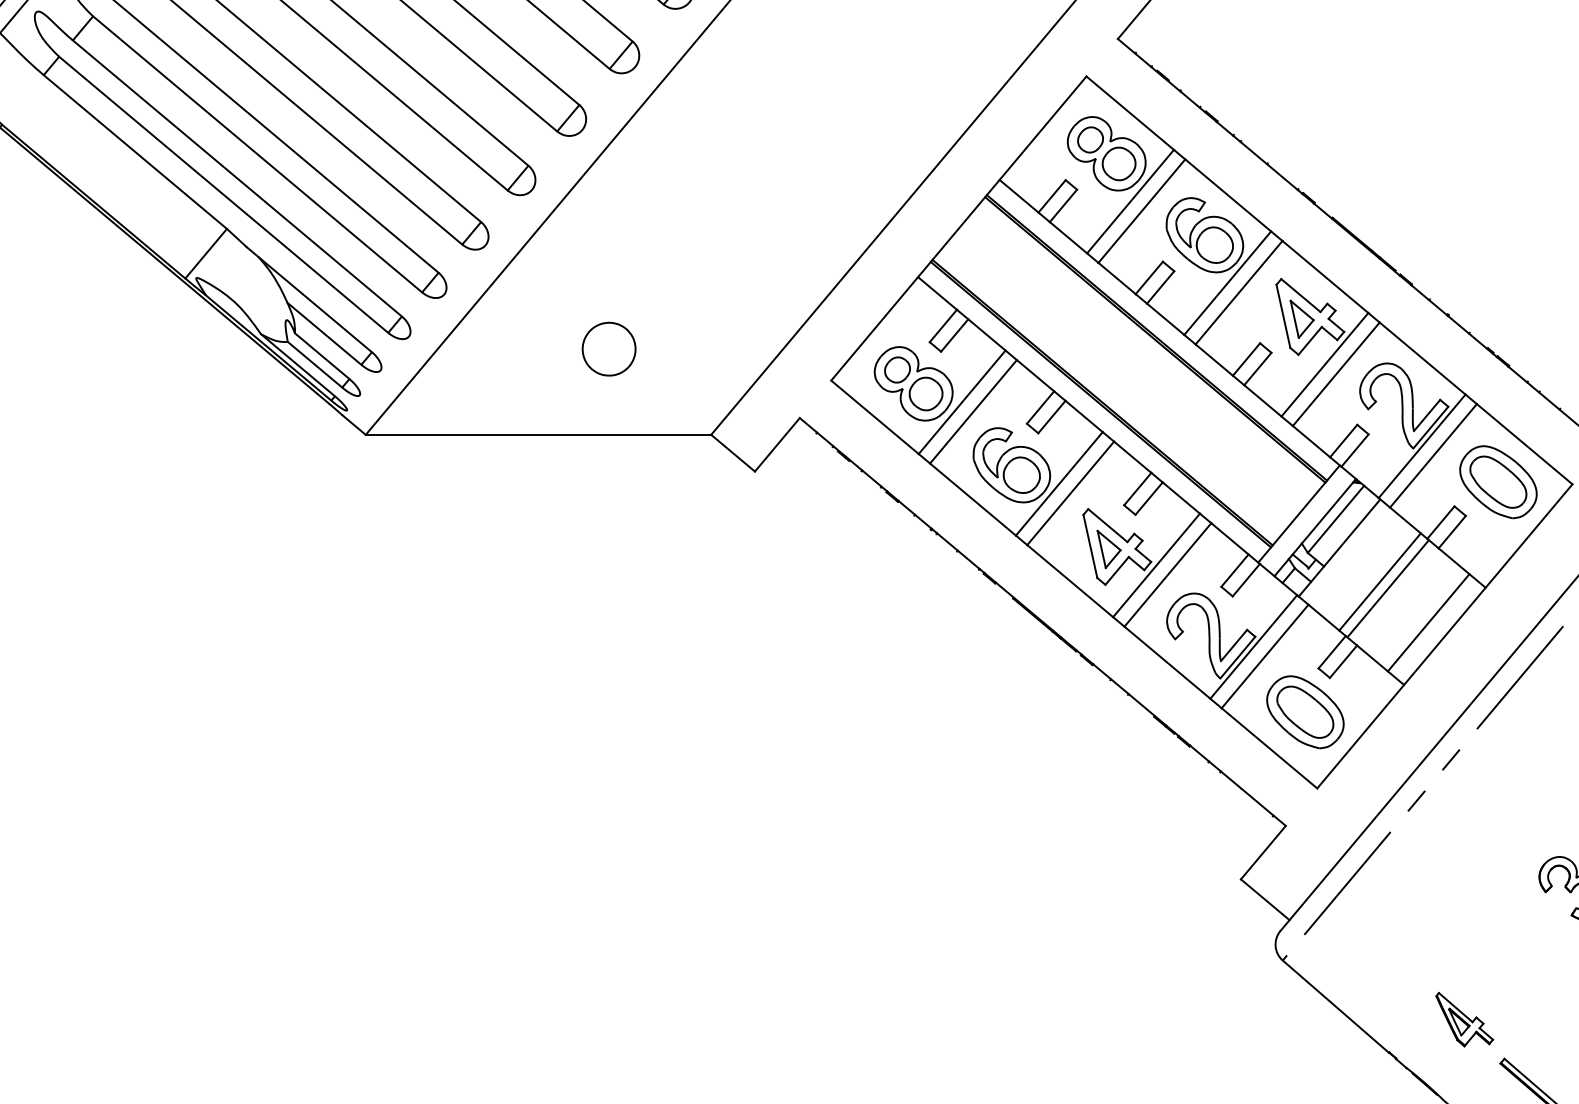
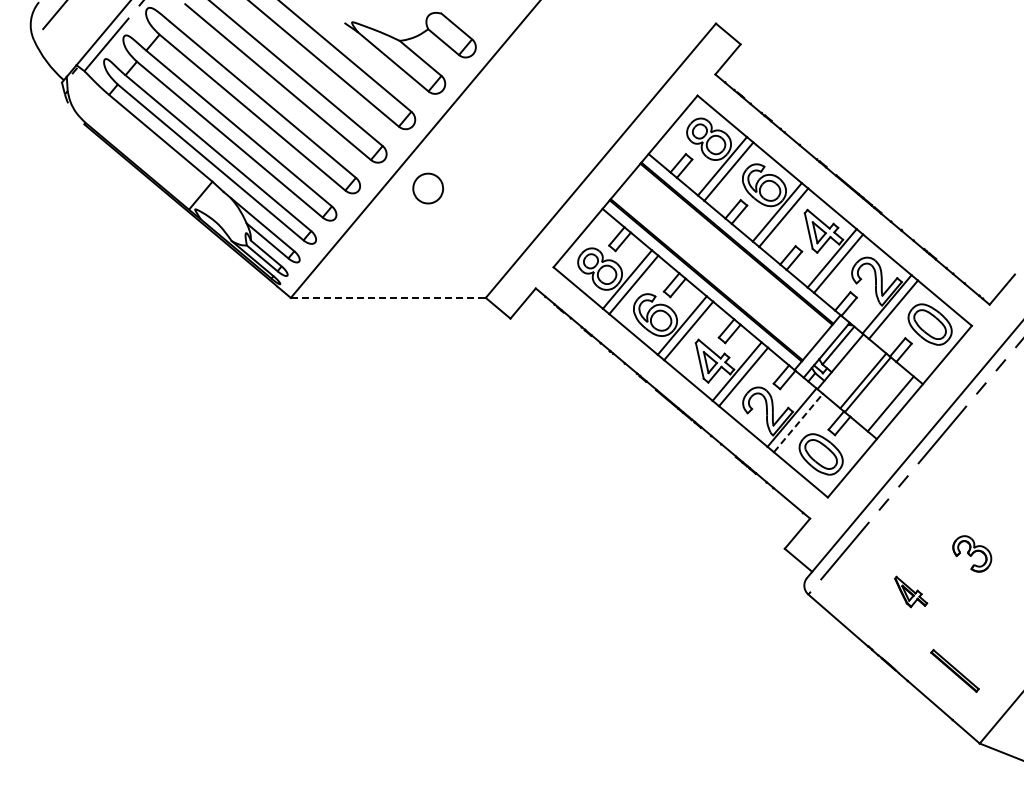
part: (609, 349) -> (428, 188), moved
line: (538, 434) -> (388, 297), solid -> dashed
line: (1265, 655) -> (798, 422), solid -> dashed
part: (1465, 1018) -> (911, 591), moved

